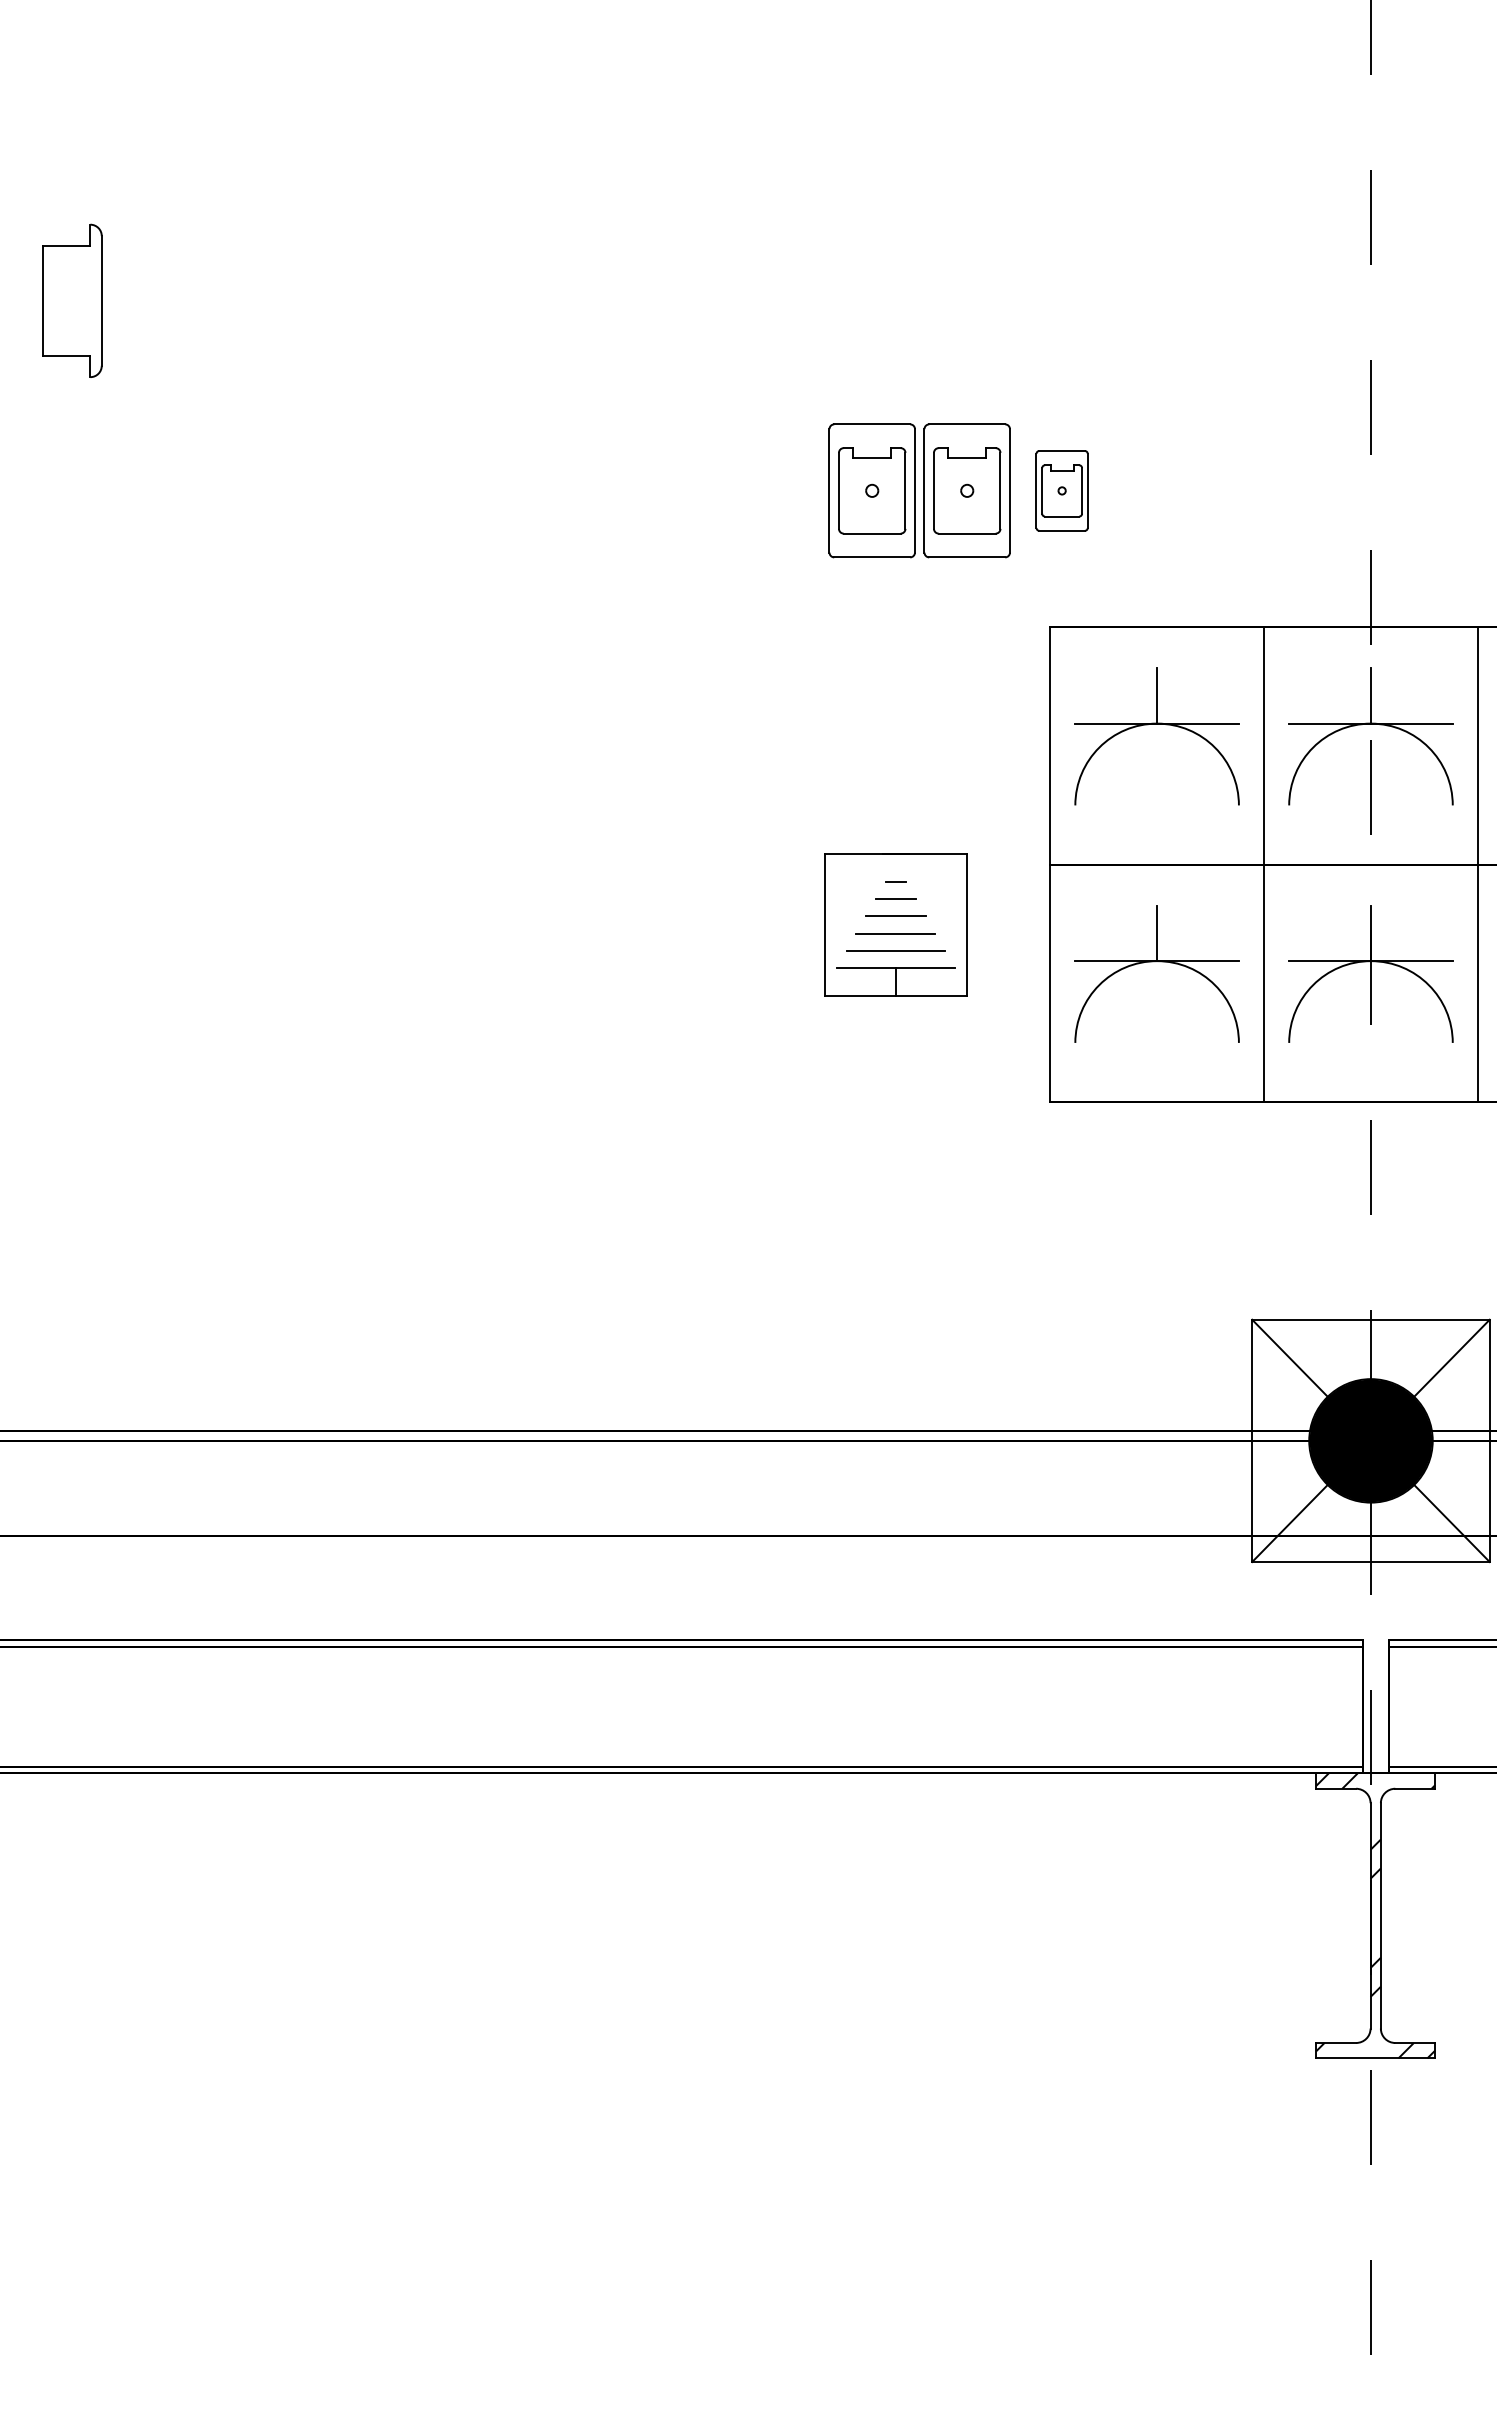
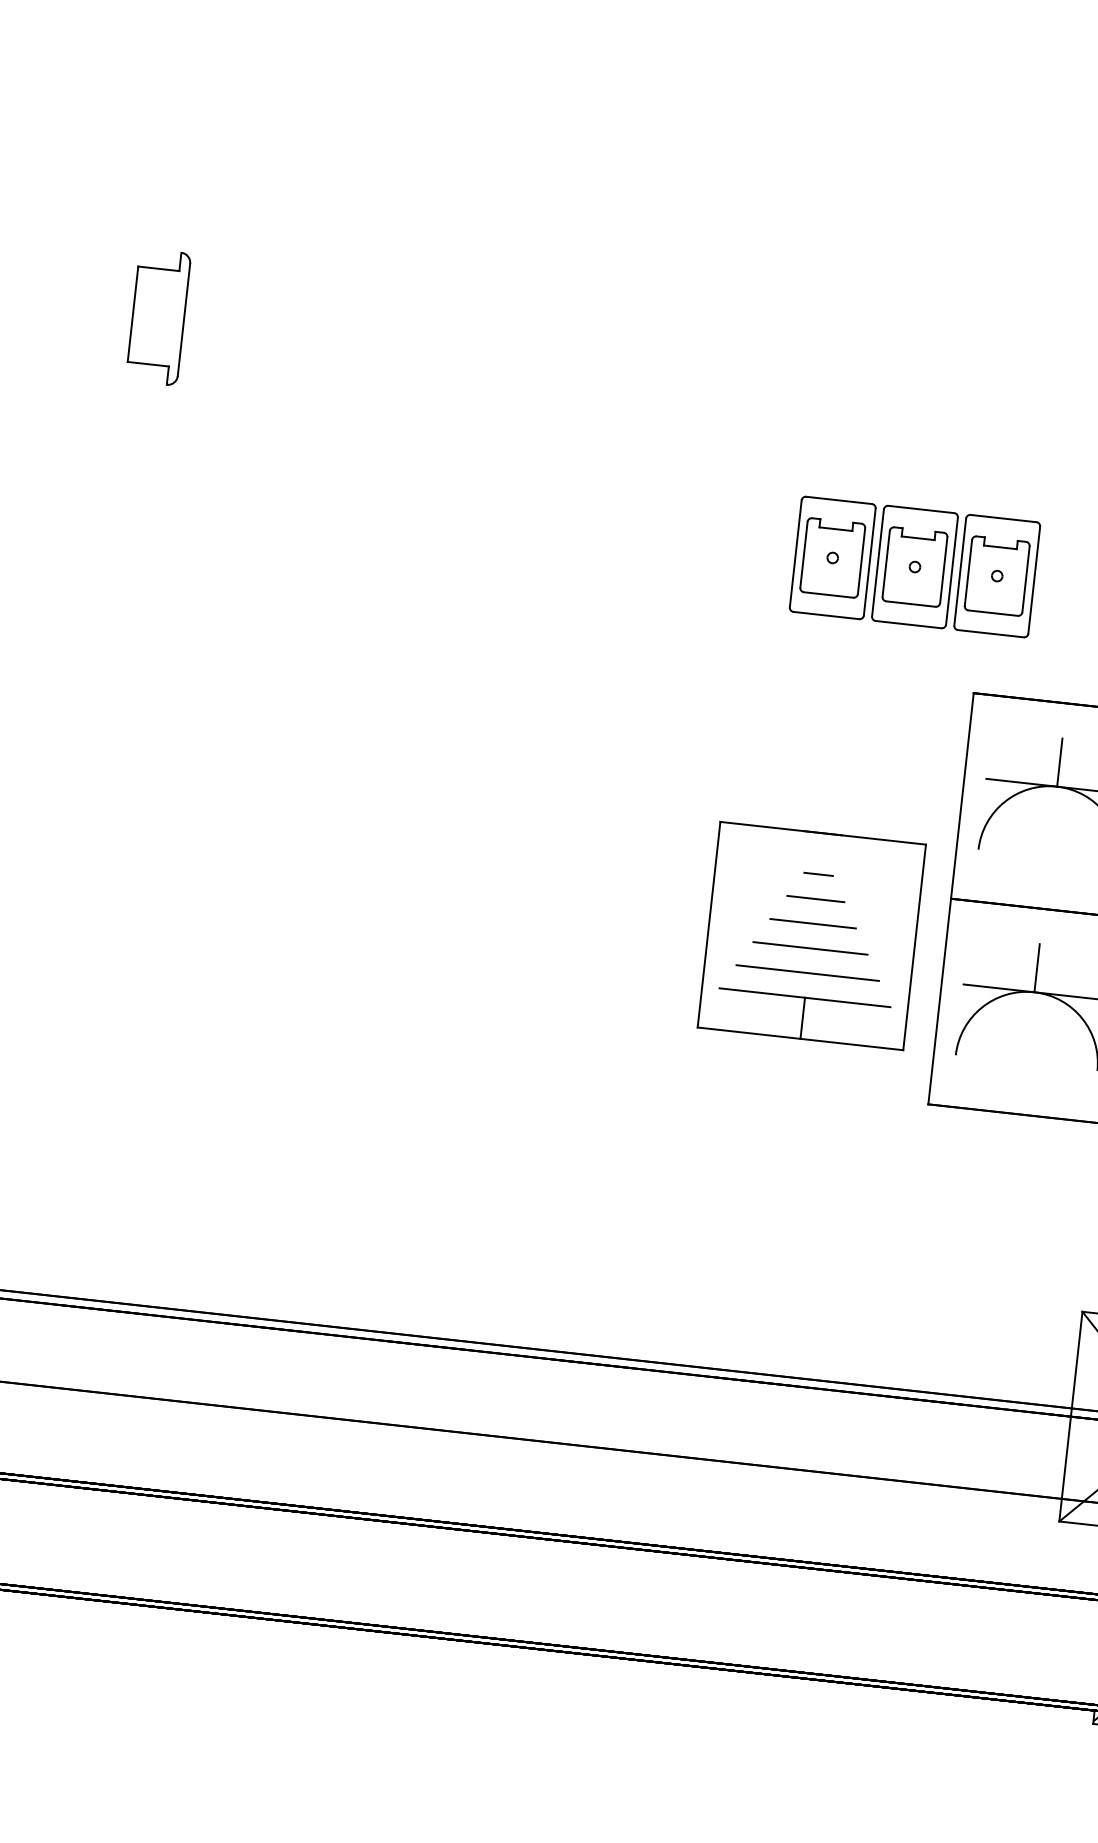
part: (1061, 490) -> (996, 575), size x1.67
part: (895, 924) -> (811, 935), size x1.67

